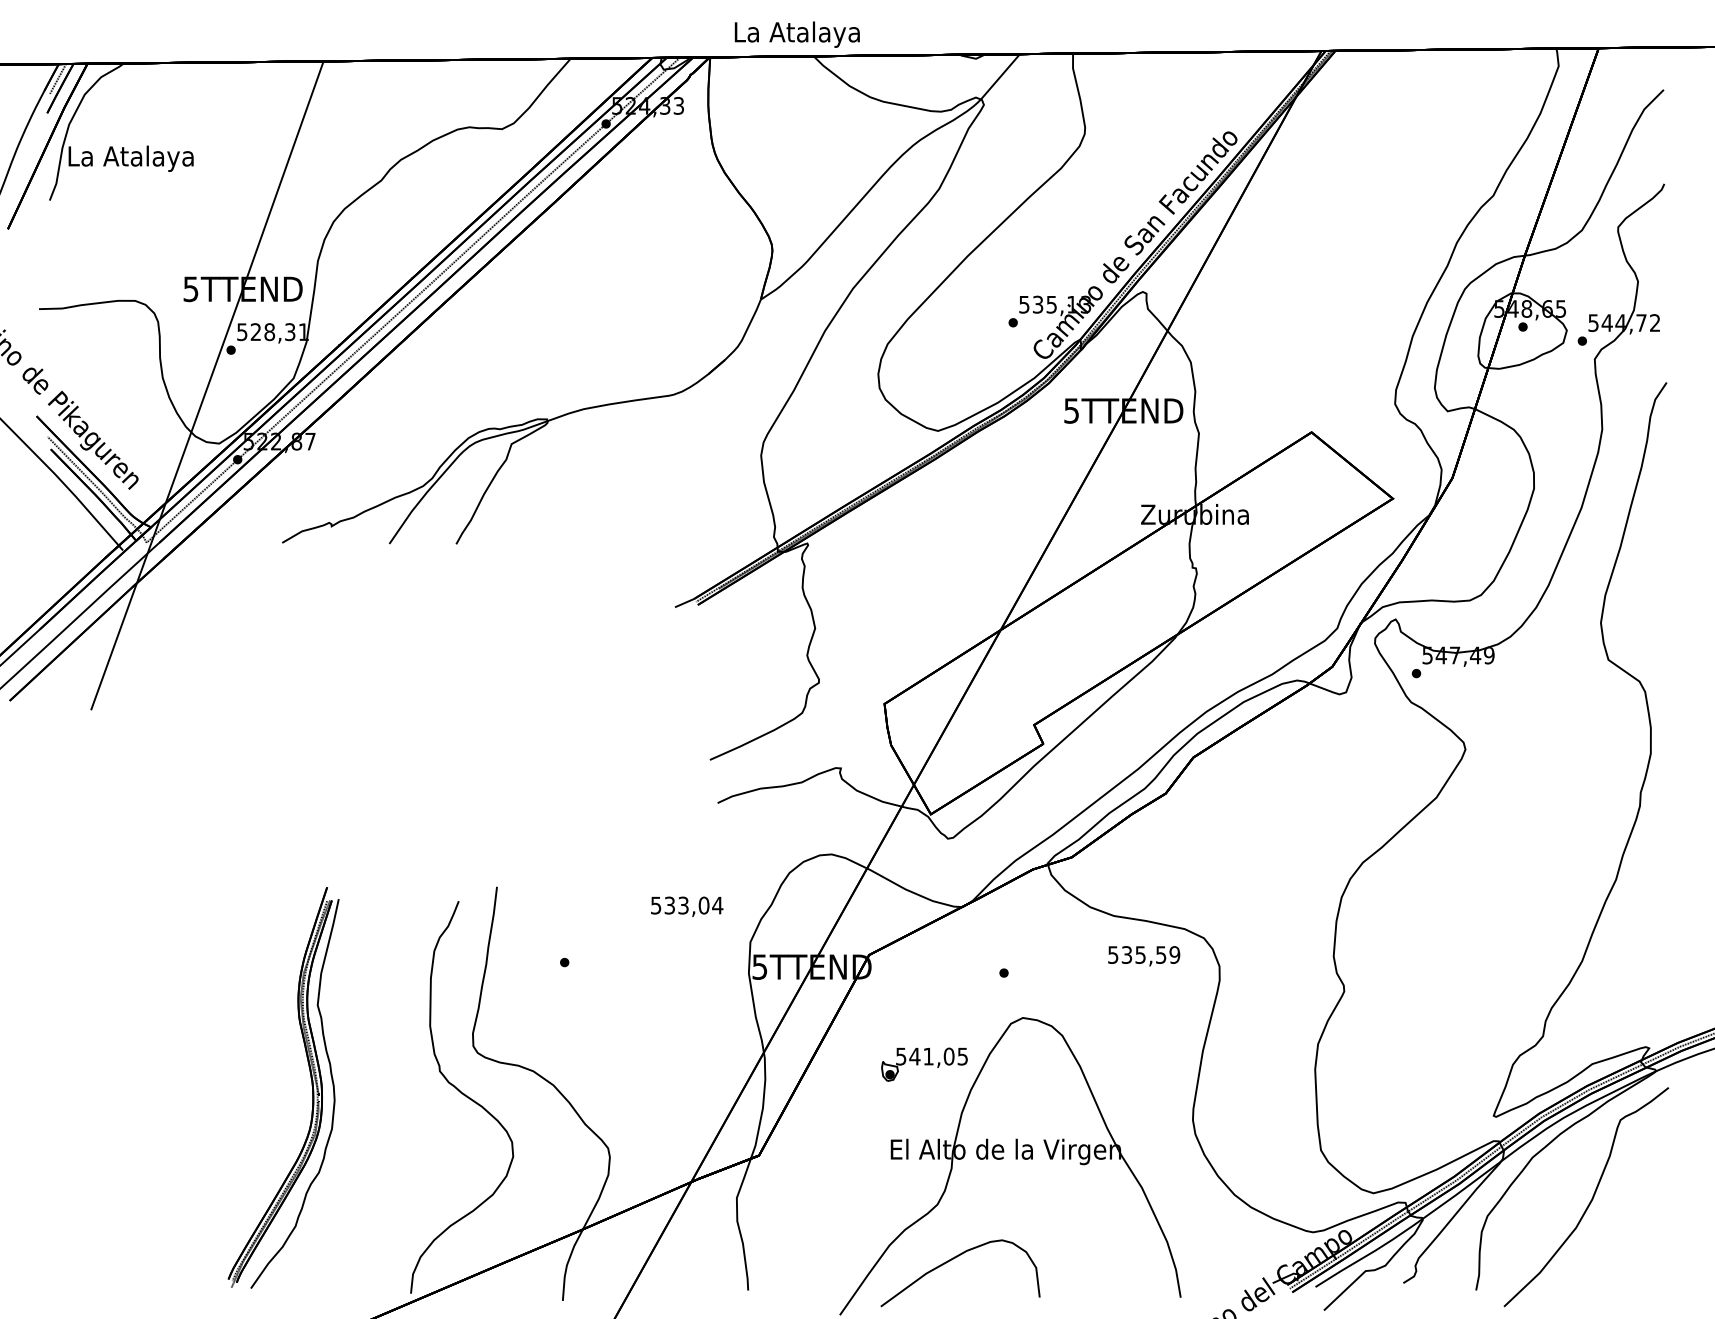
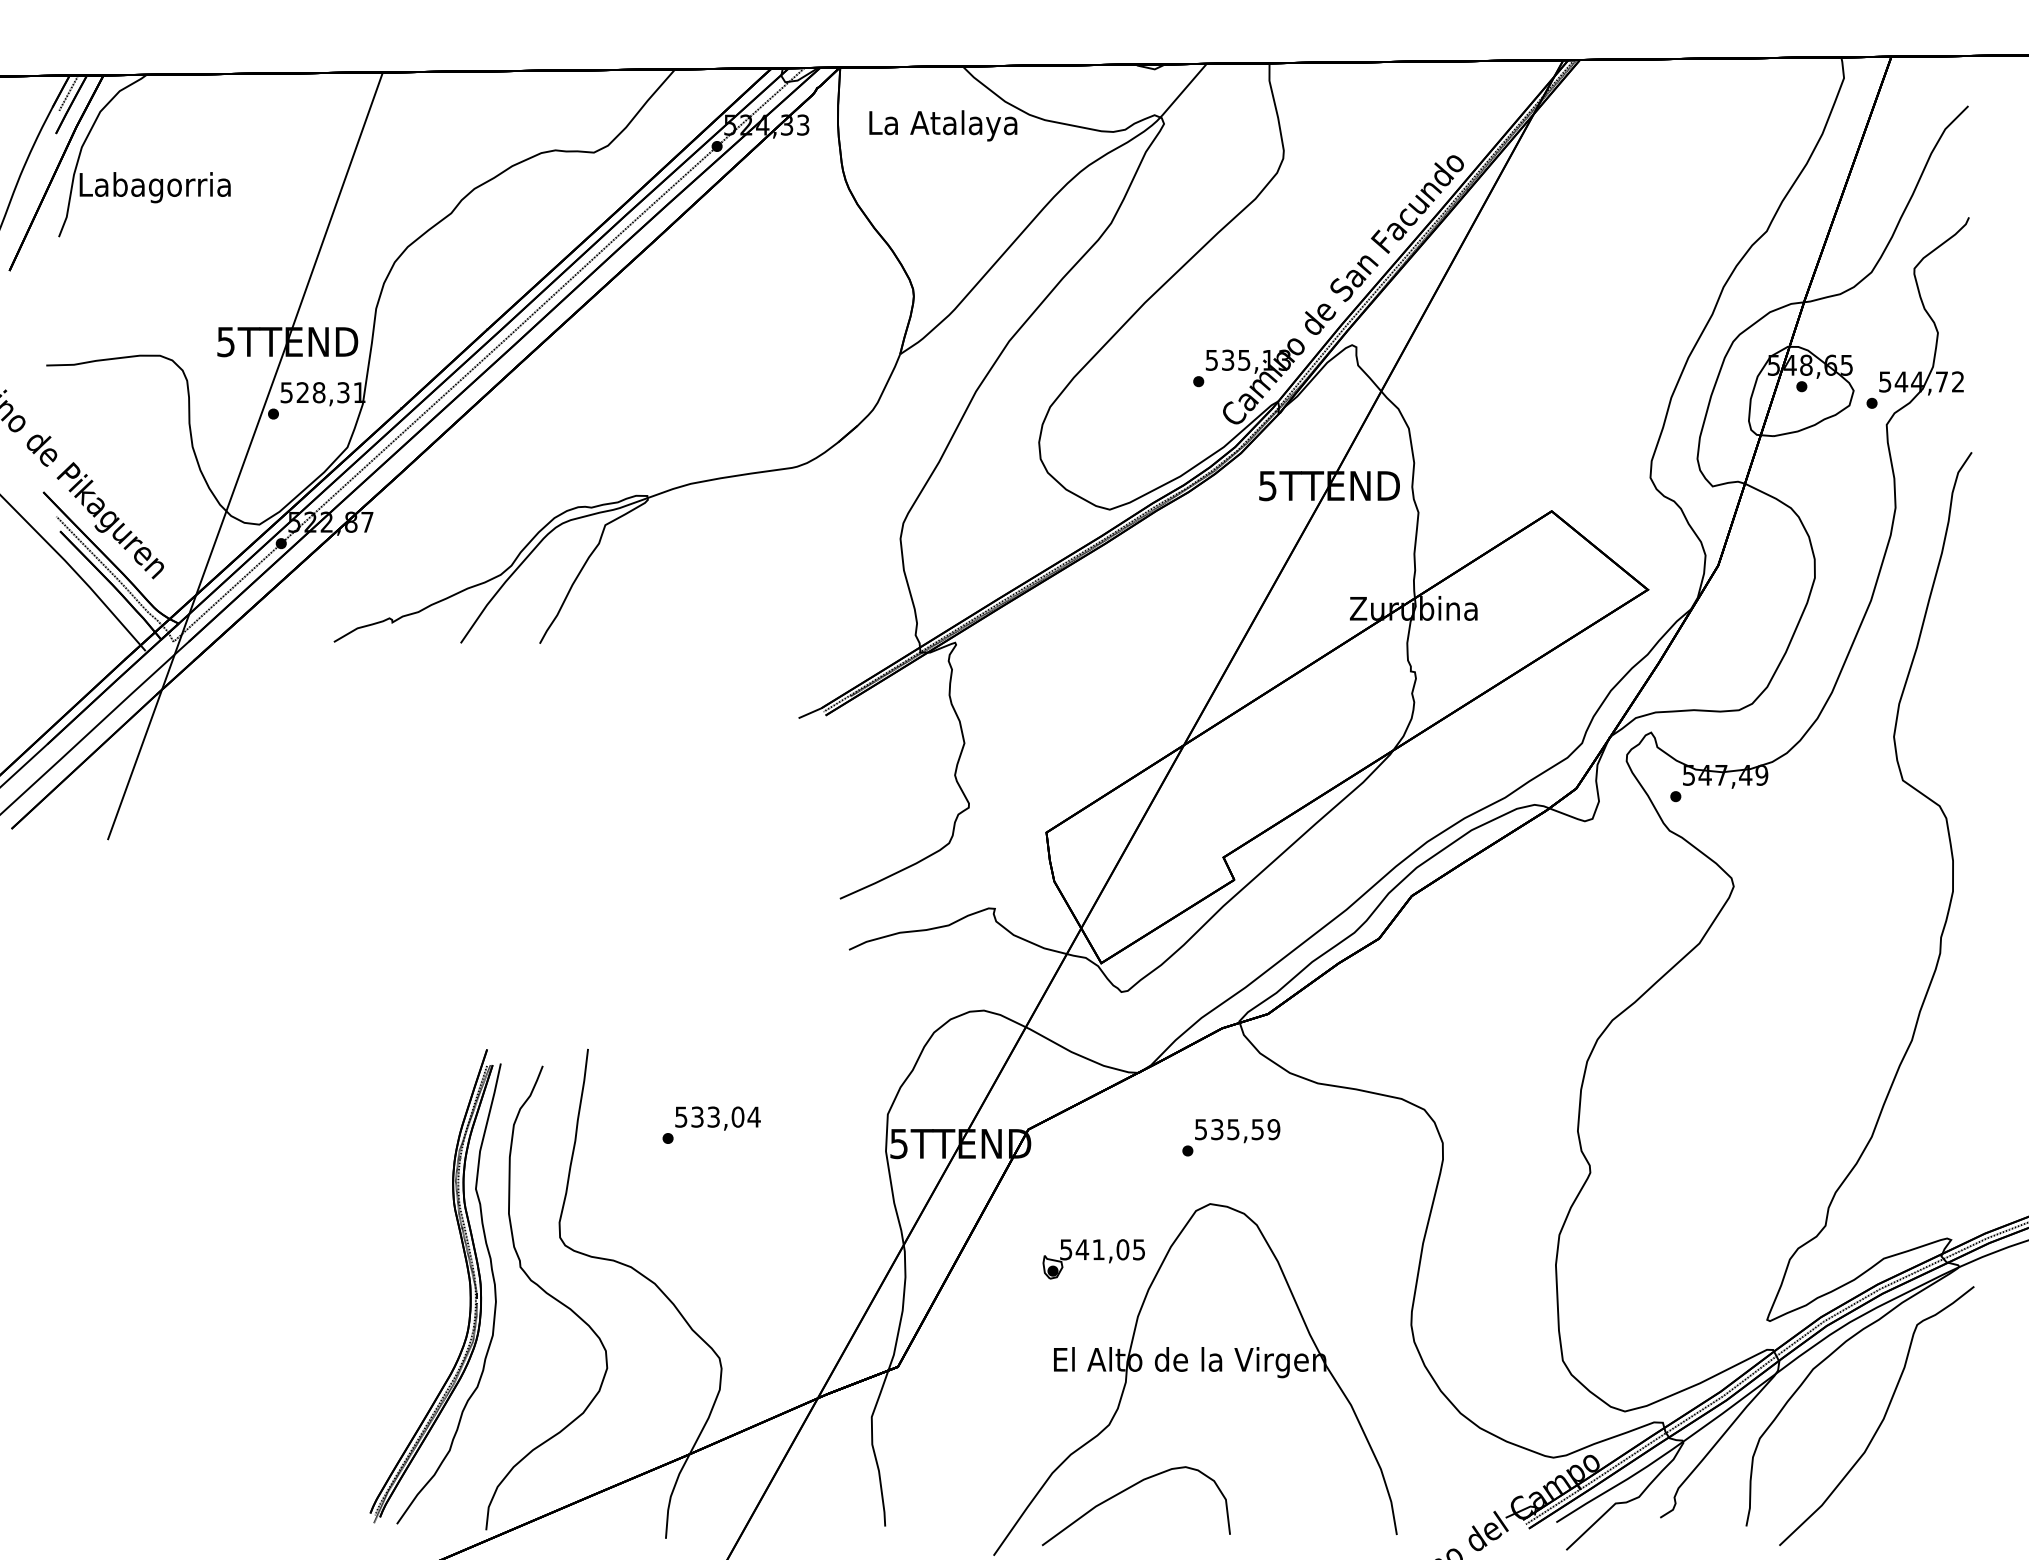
text: (797, 34) -> (943, 125), moved
text: (130, 158) -> (154, 187), La Atalaya -> Labagorria
text: (686, 906) -> (717, 1118), moved
text: (1144, 956) -> (1237, 1131), moved
part: (311, 1083) -> (468, 1281), moved

